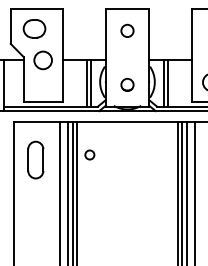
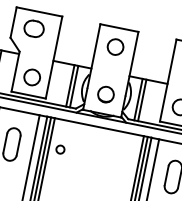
circle: (127, 30) -> (115, 46), size x1.43
circle: (42, 60) -> (31, 77), moved
part: (127, 84) -> (106, 94), size x1.43

